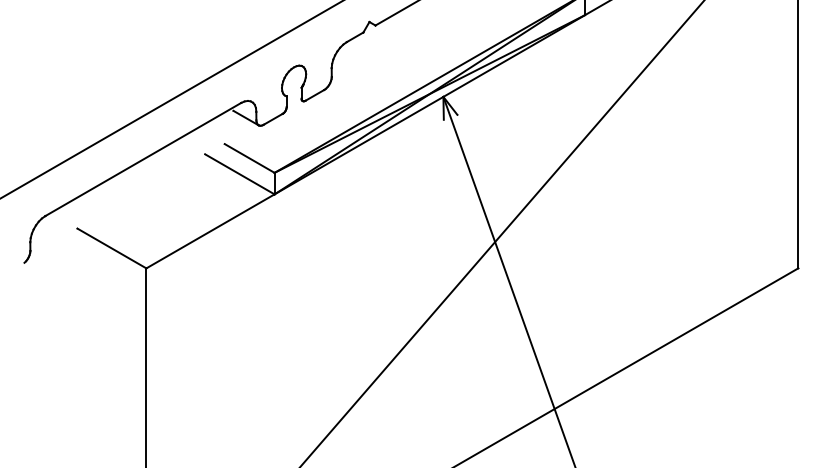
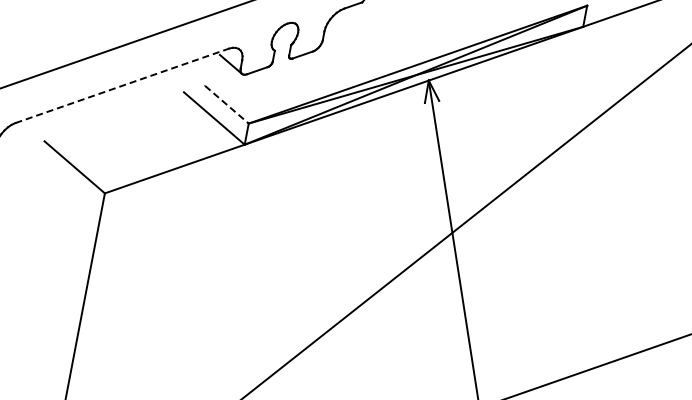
line: (249, 158) -> (226, 104), solid -> dashed
line: (143, 159) -> (122, 85), solid -> dashed

